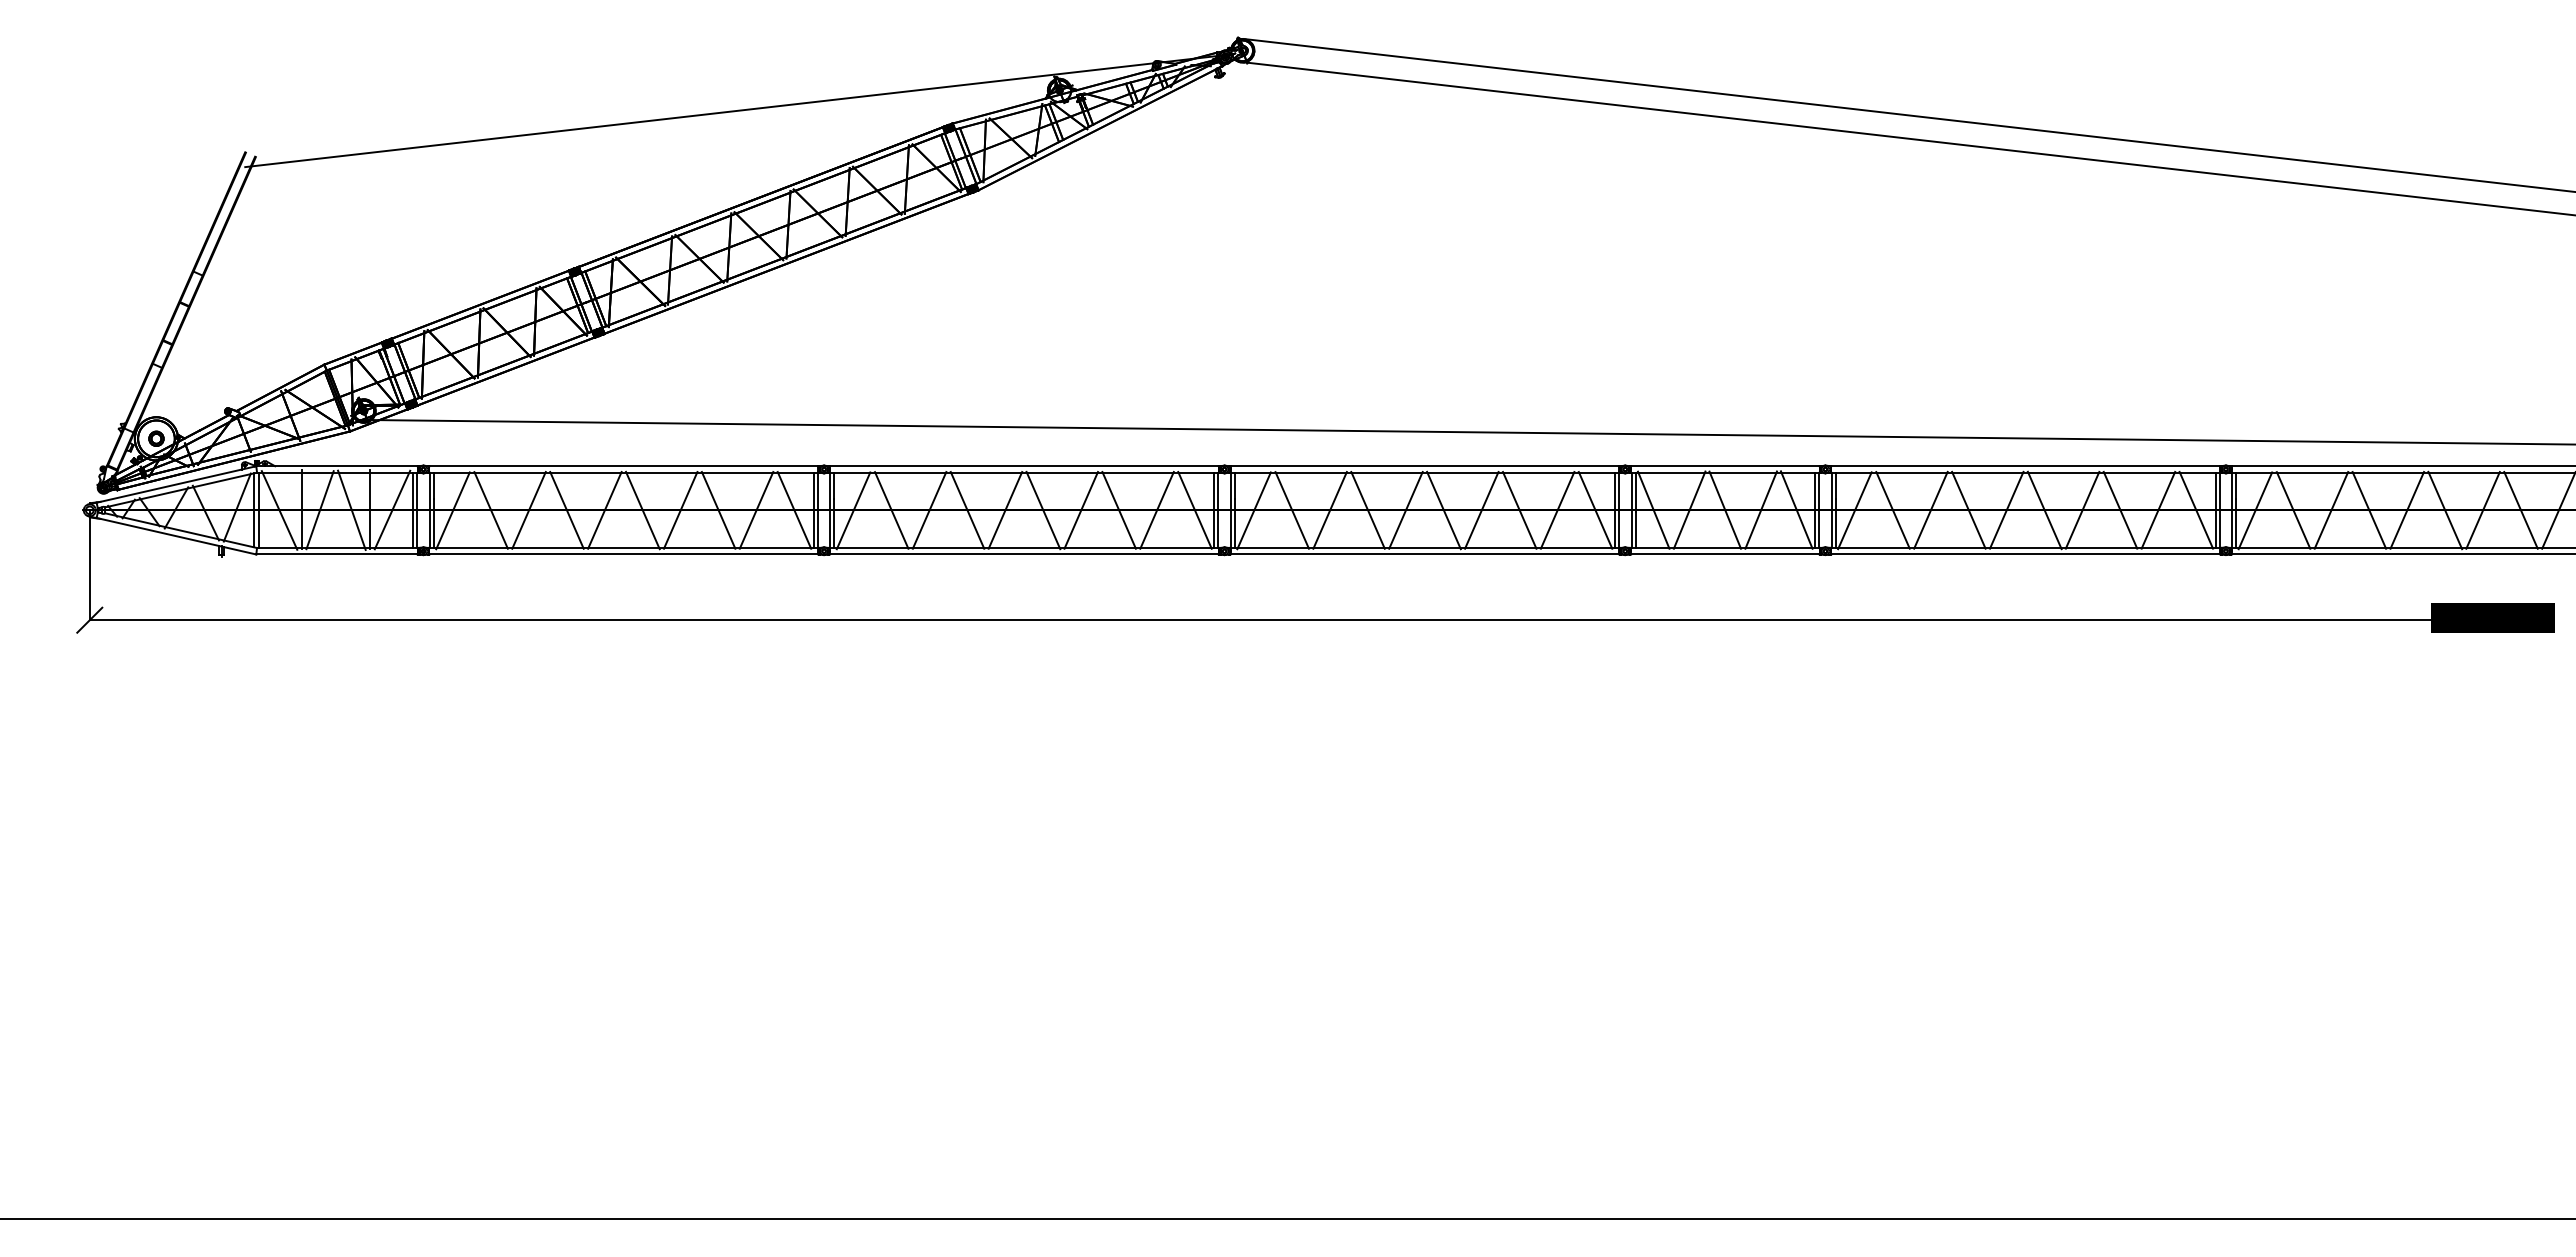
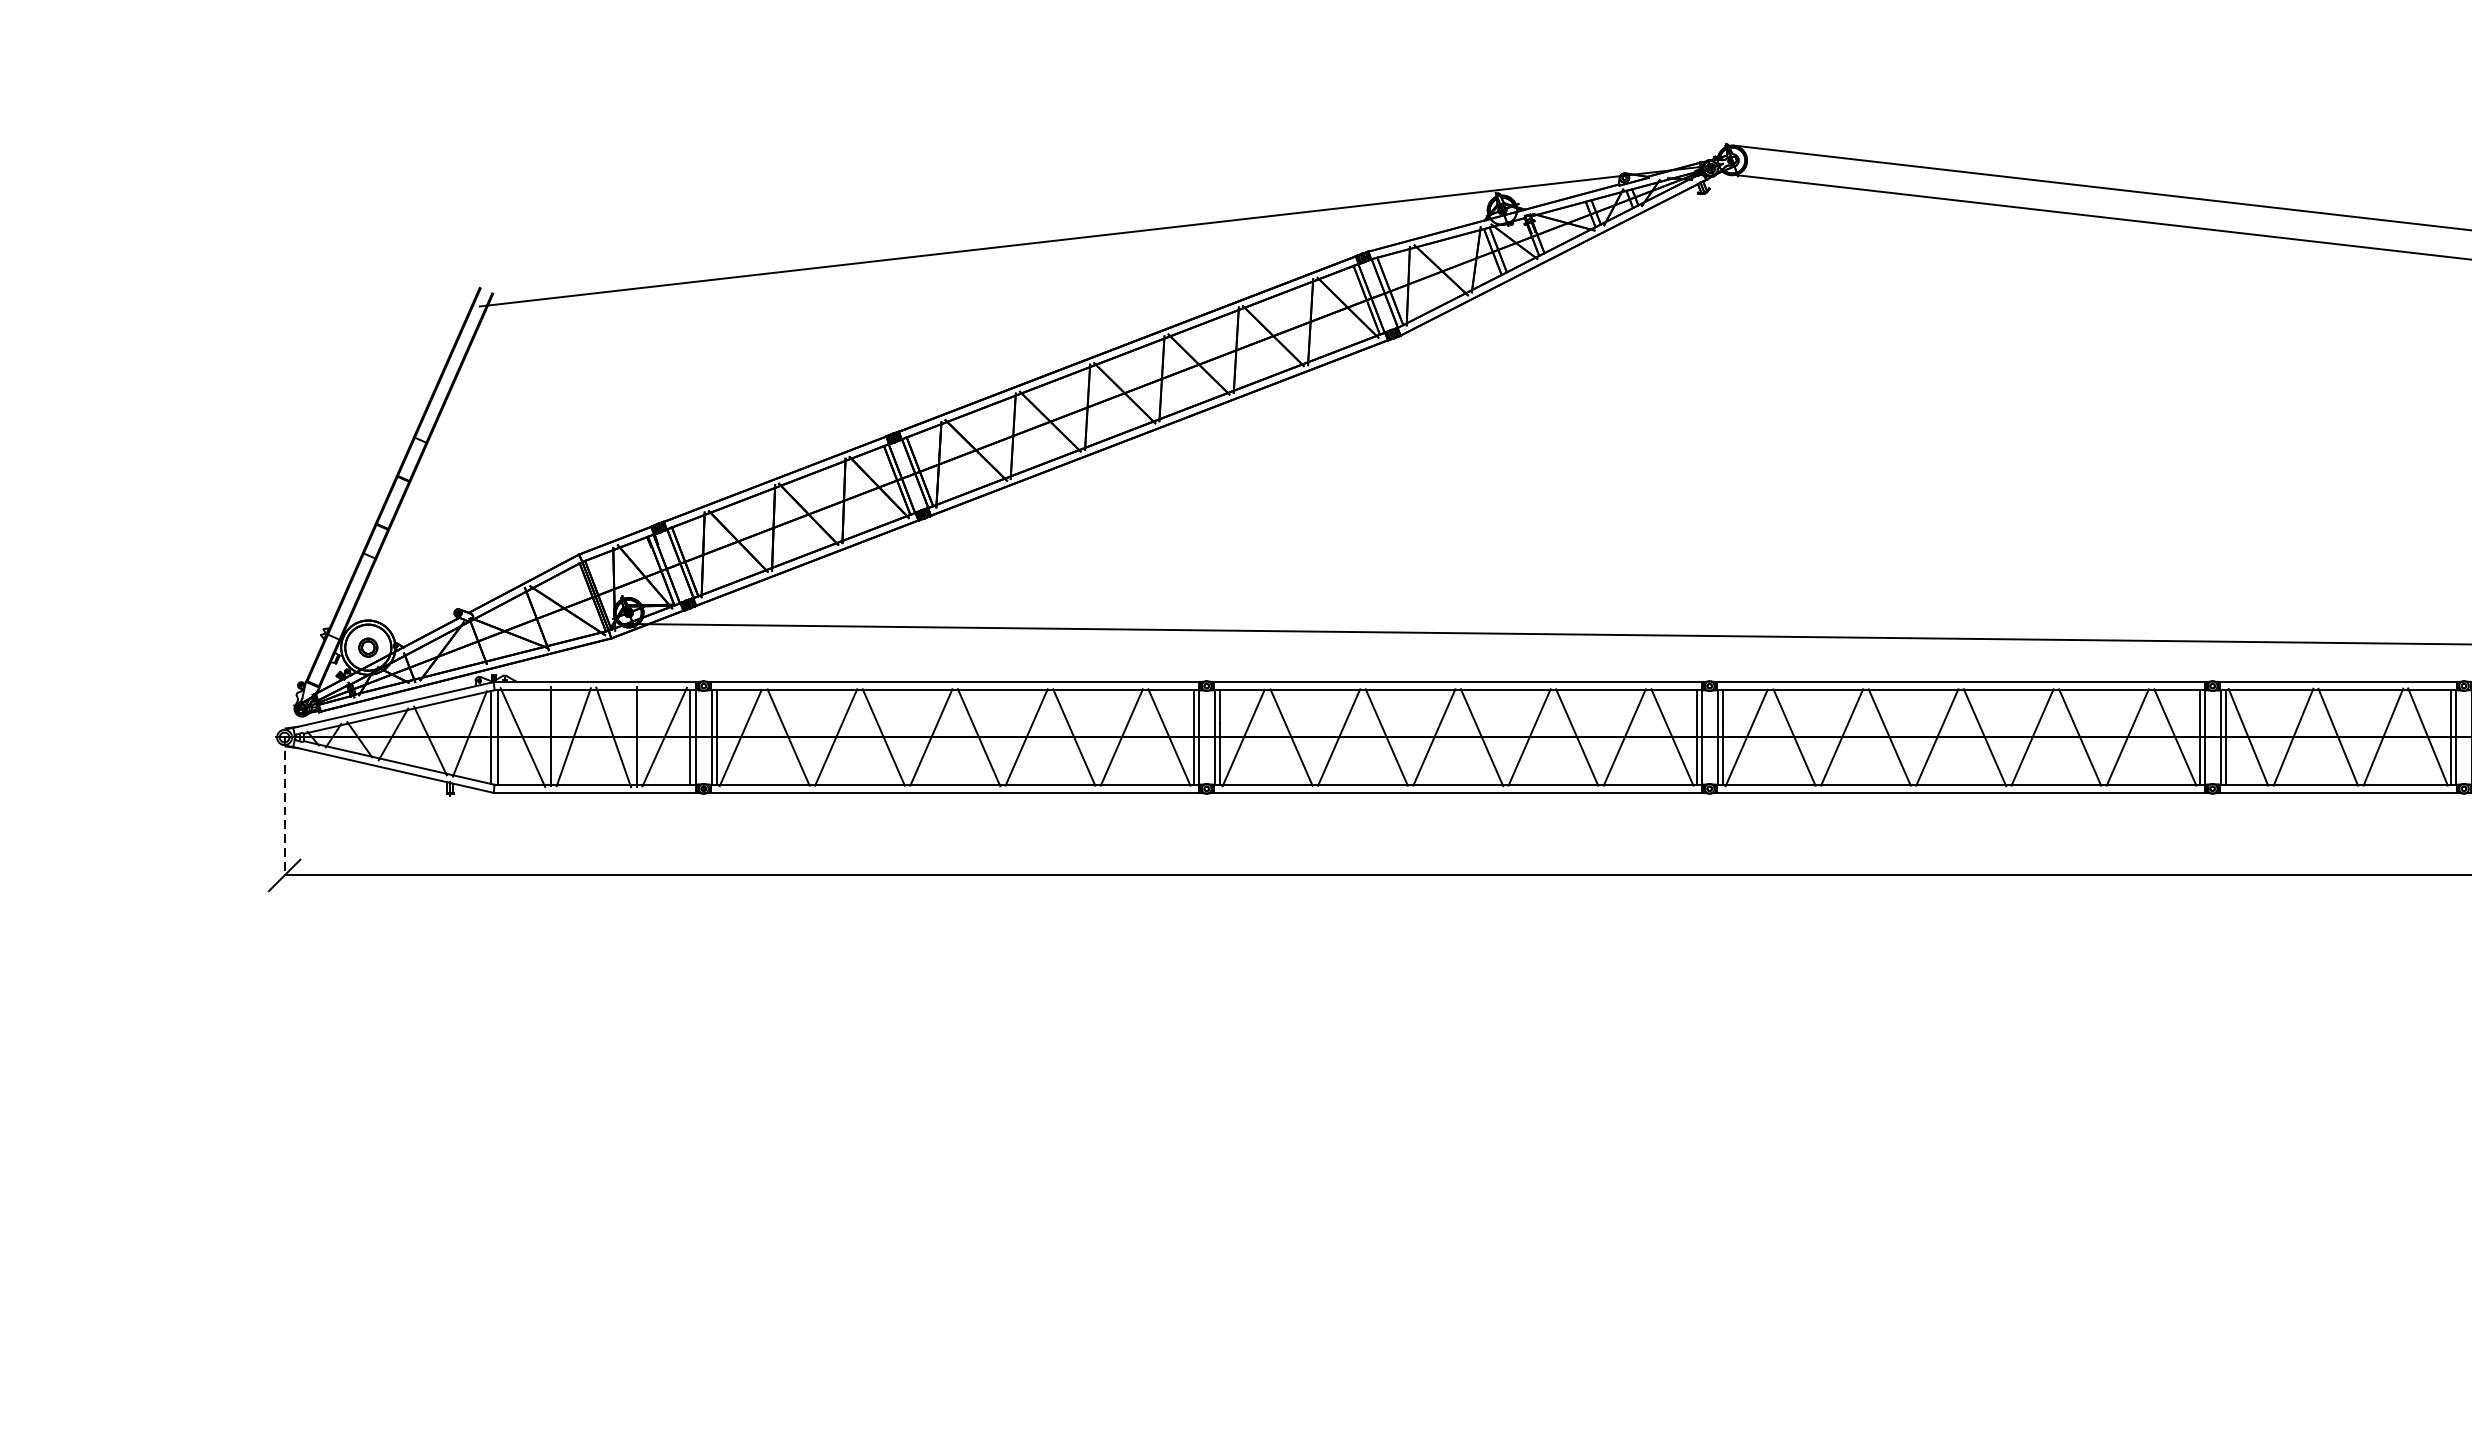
line: (89, 565) -> (284, 806), solid -> dashed

